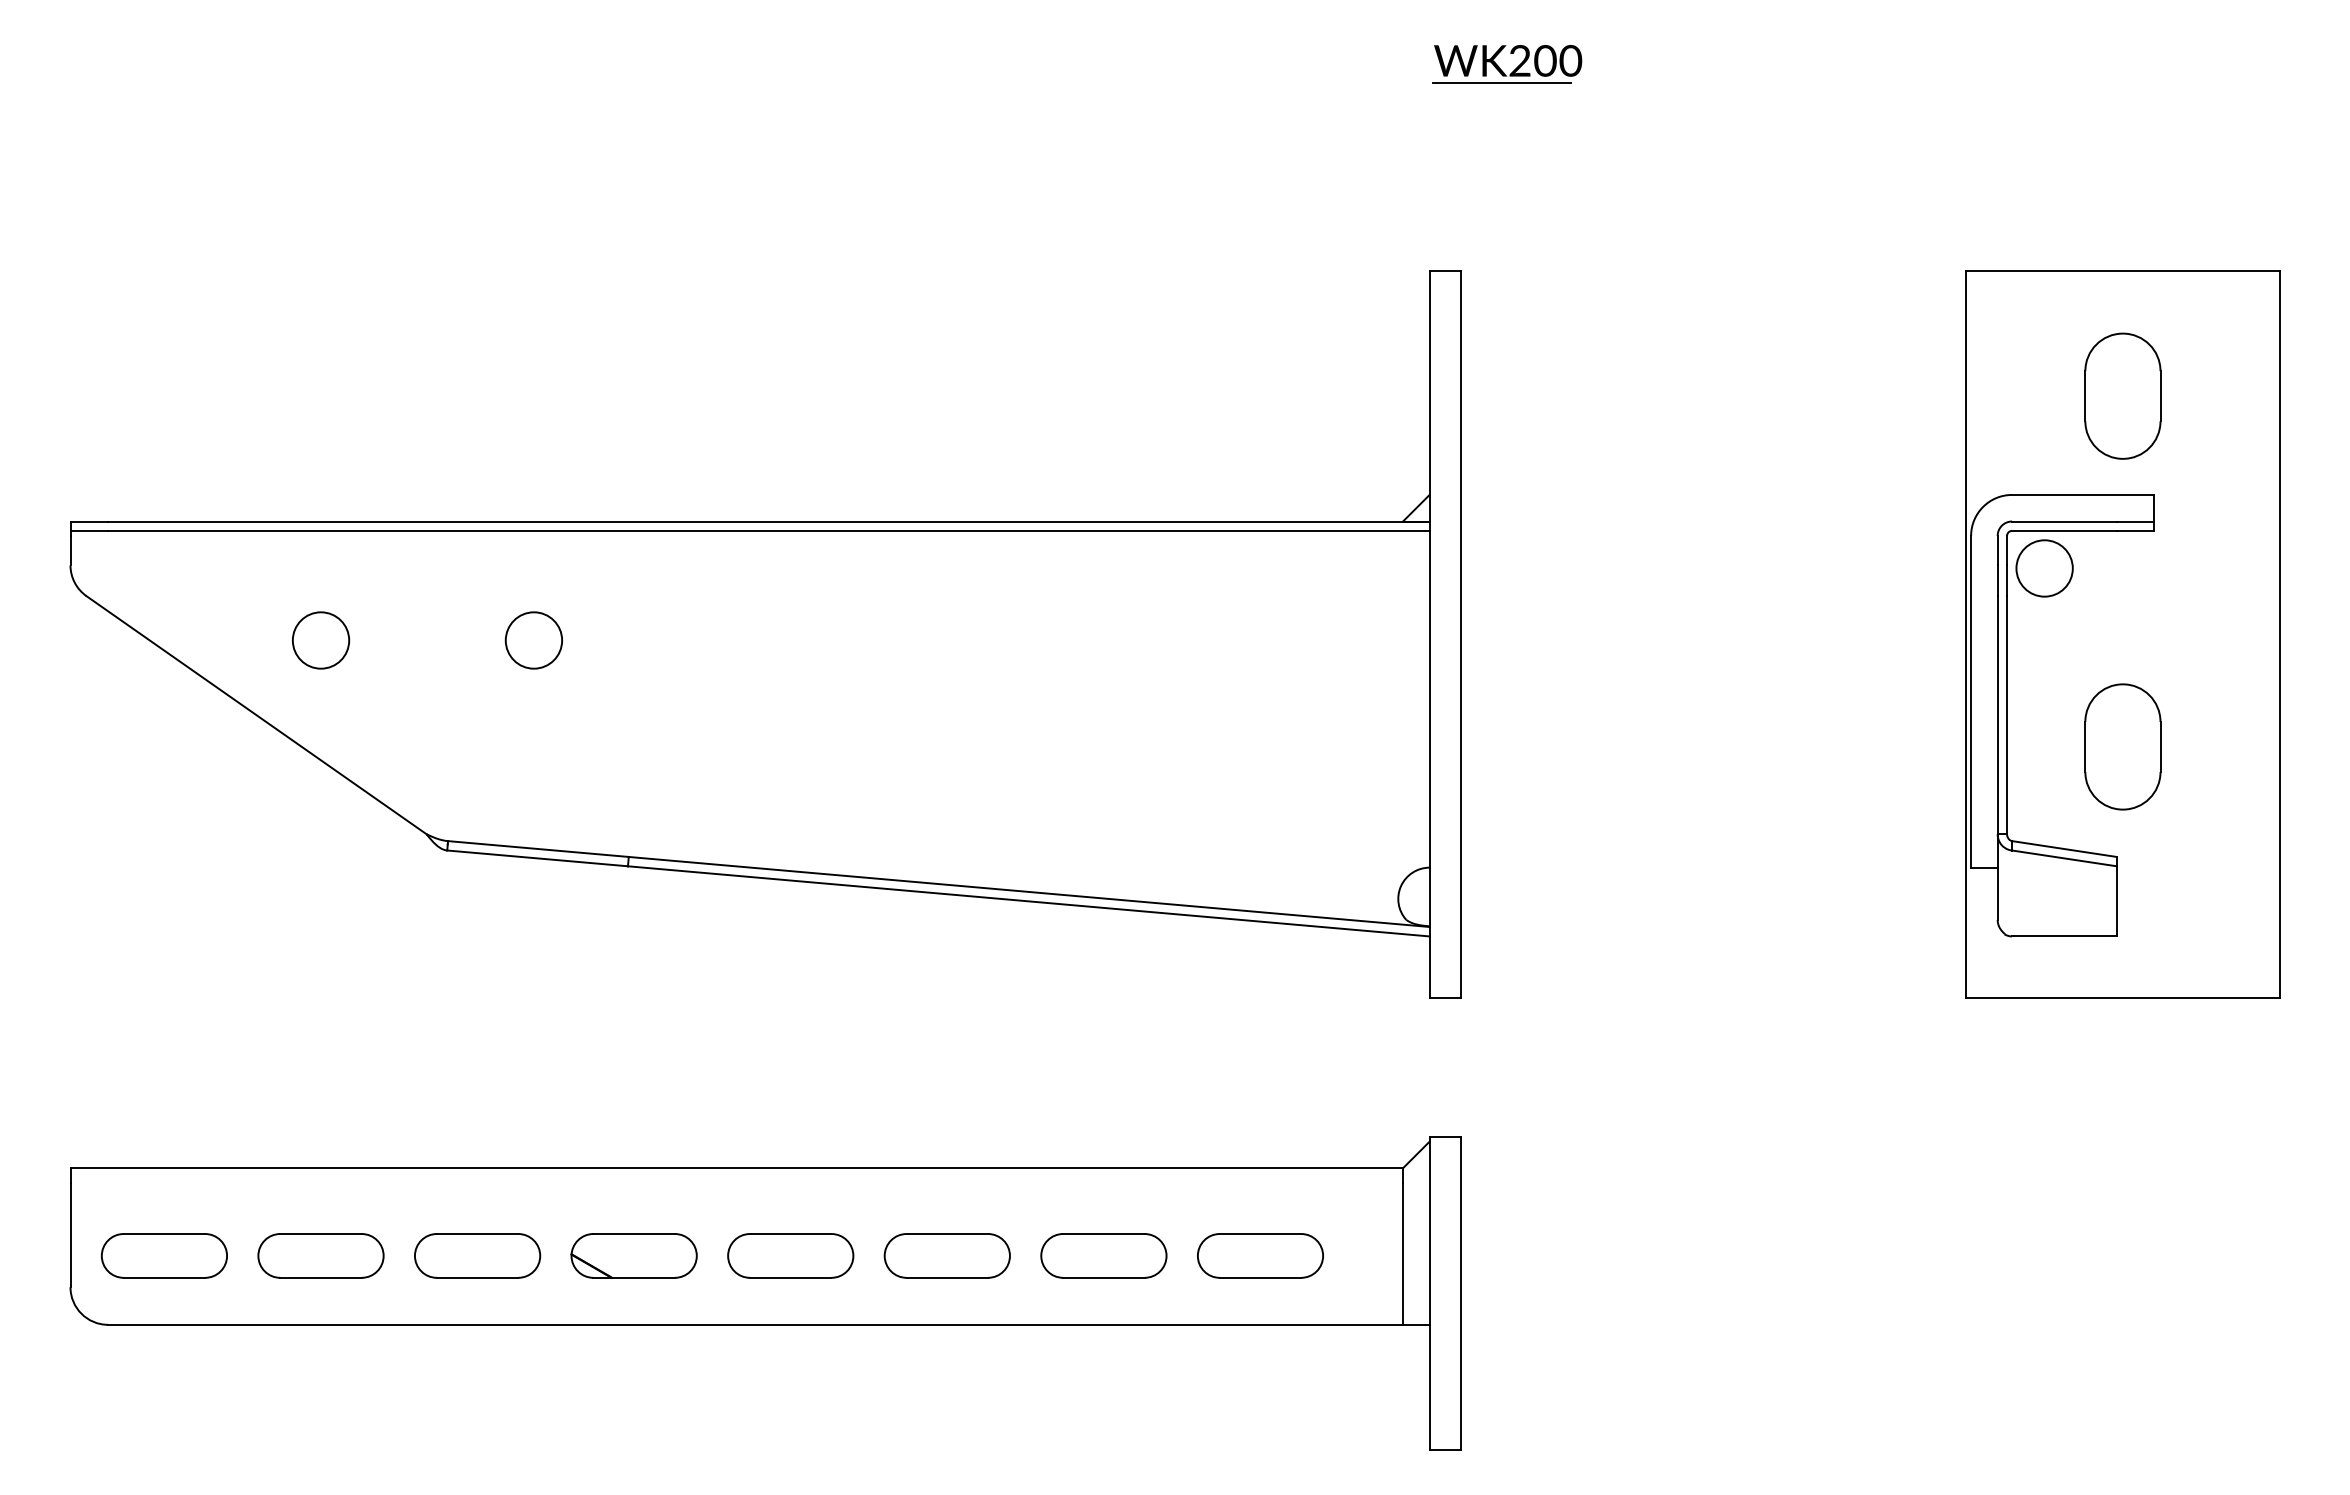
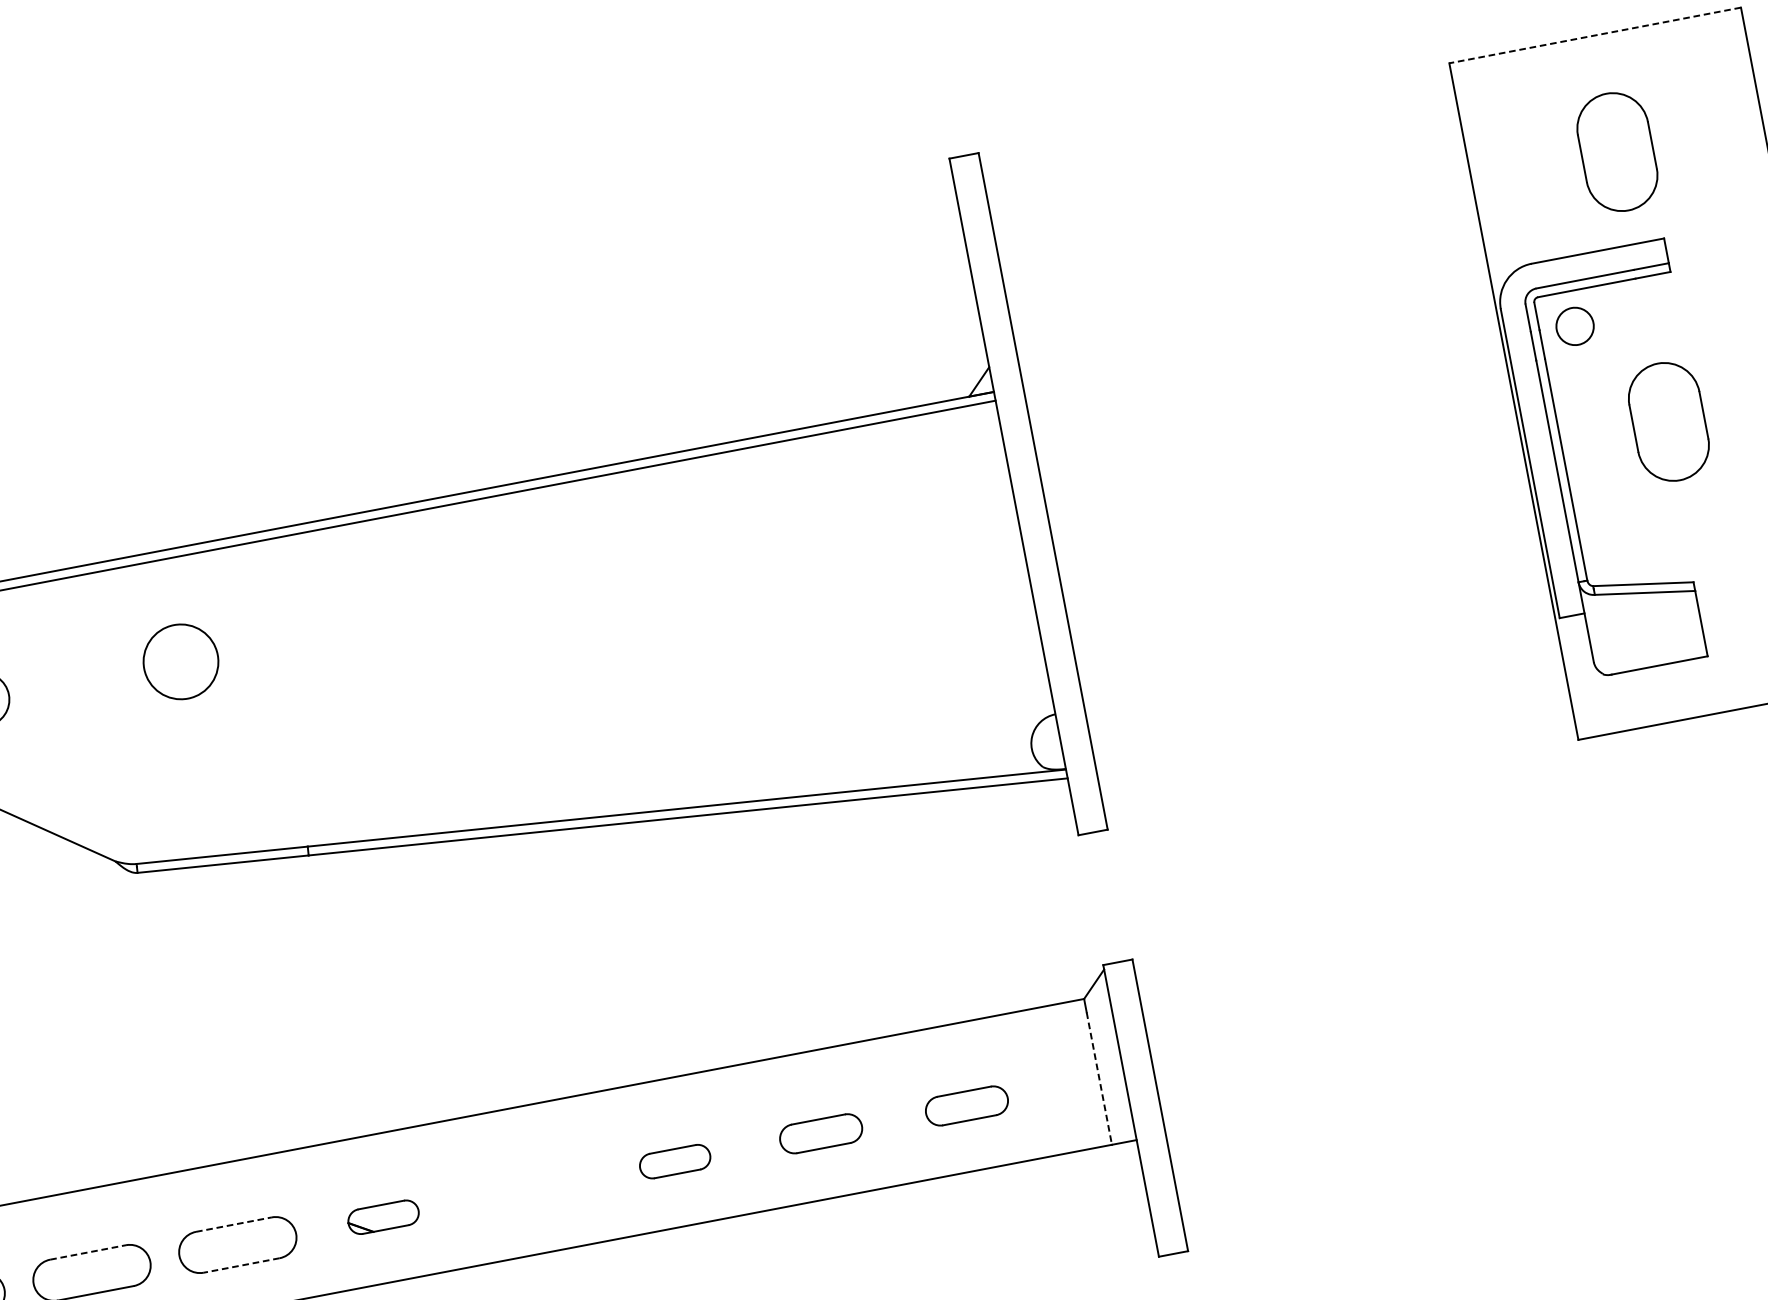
line: (2122, 270) -> (1594, 35), solid -> dashed
circle: (2044, 568) -> (1574, 326), size x0.7
circle: (533, 640) -> (180, 661), size x1.4
part: (2122, 746) -> (1668, 421), moved
line: (321, 1234) -> (88, 1252), solid -> dashed
line: (477, 1234) -> (233, 1225), solid -> dashed
line: (1403, 1254) -> (1099, 1079), solid -> dashed
part: (633, 1255) -> (382, 1216), size x0.6
part: (790, 1255) -> (529, 1189), removed
part: (946, 1255) -> (674, 1161), size x0.6
part: (1103, 1255) -> (820, 1133), size x0.7
part: (1260, 1255) -> (966, 1105), size x0.7
line: (477, 1277) -> (241, 1265), solid -> dashed

